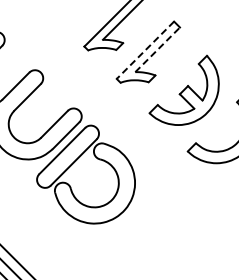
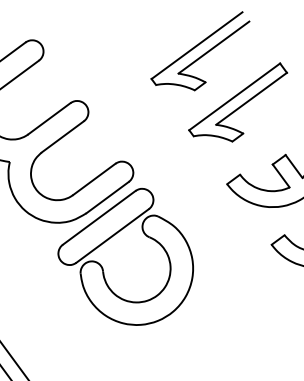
line: (157, 49) -> (251, 98), dashed -> solid
line: (145, 50) -> (234, 97), dashed -> solid

